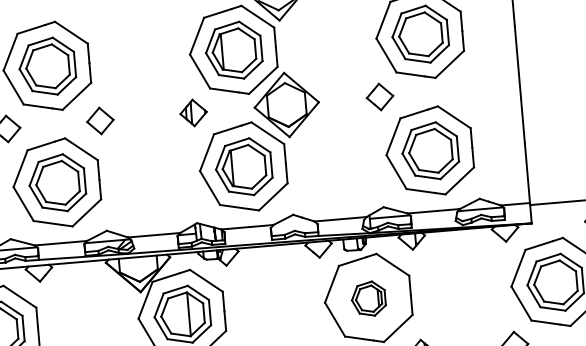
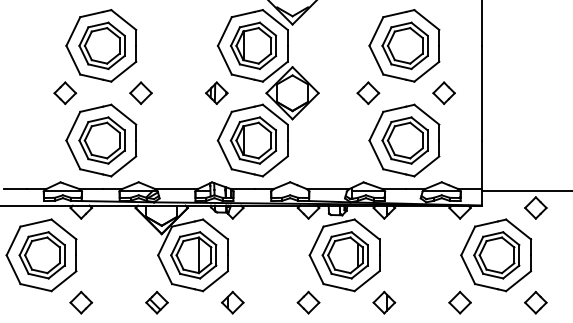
part: (472, 88) -> (443, 92), added
part: (367, 299) -> (344, 255), size x1.67

